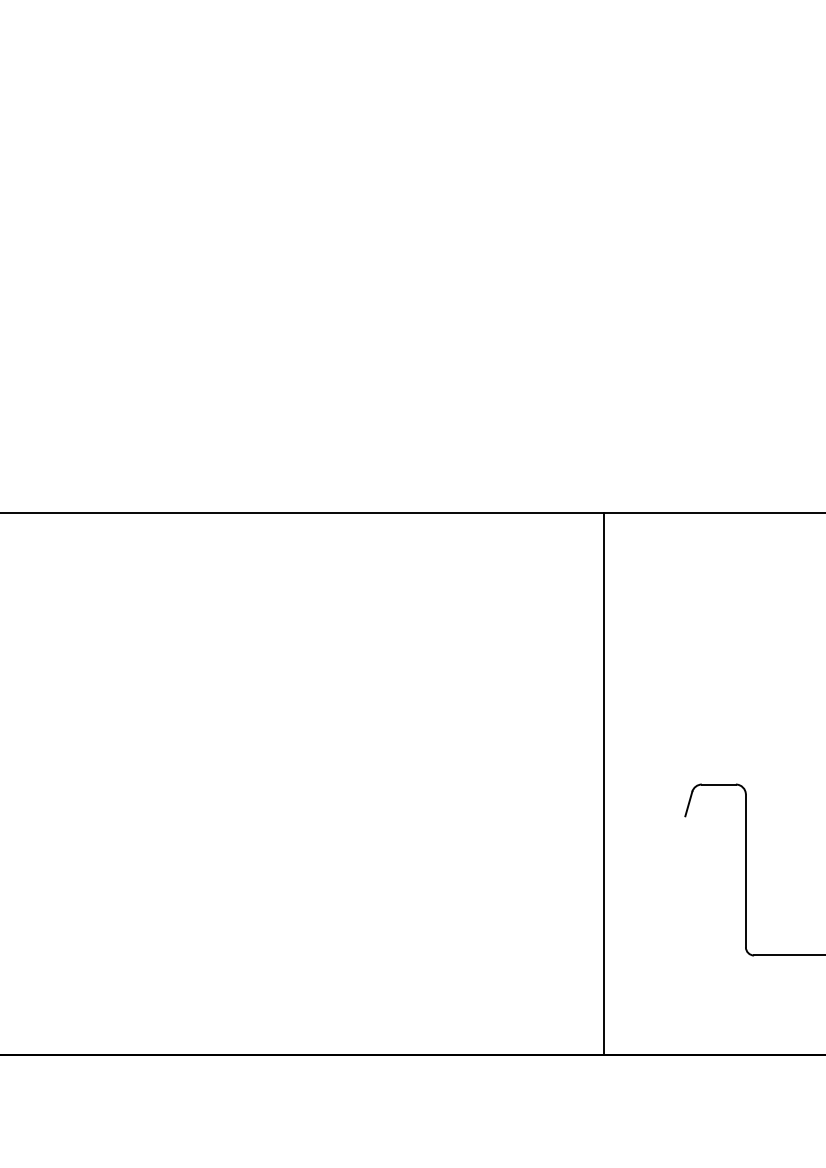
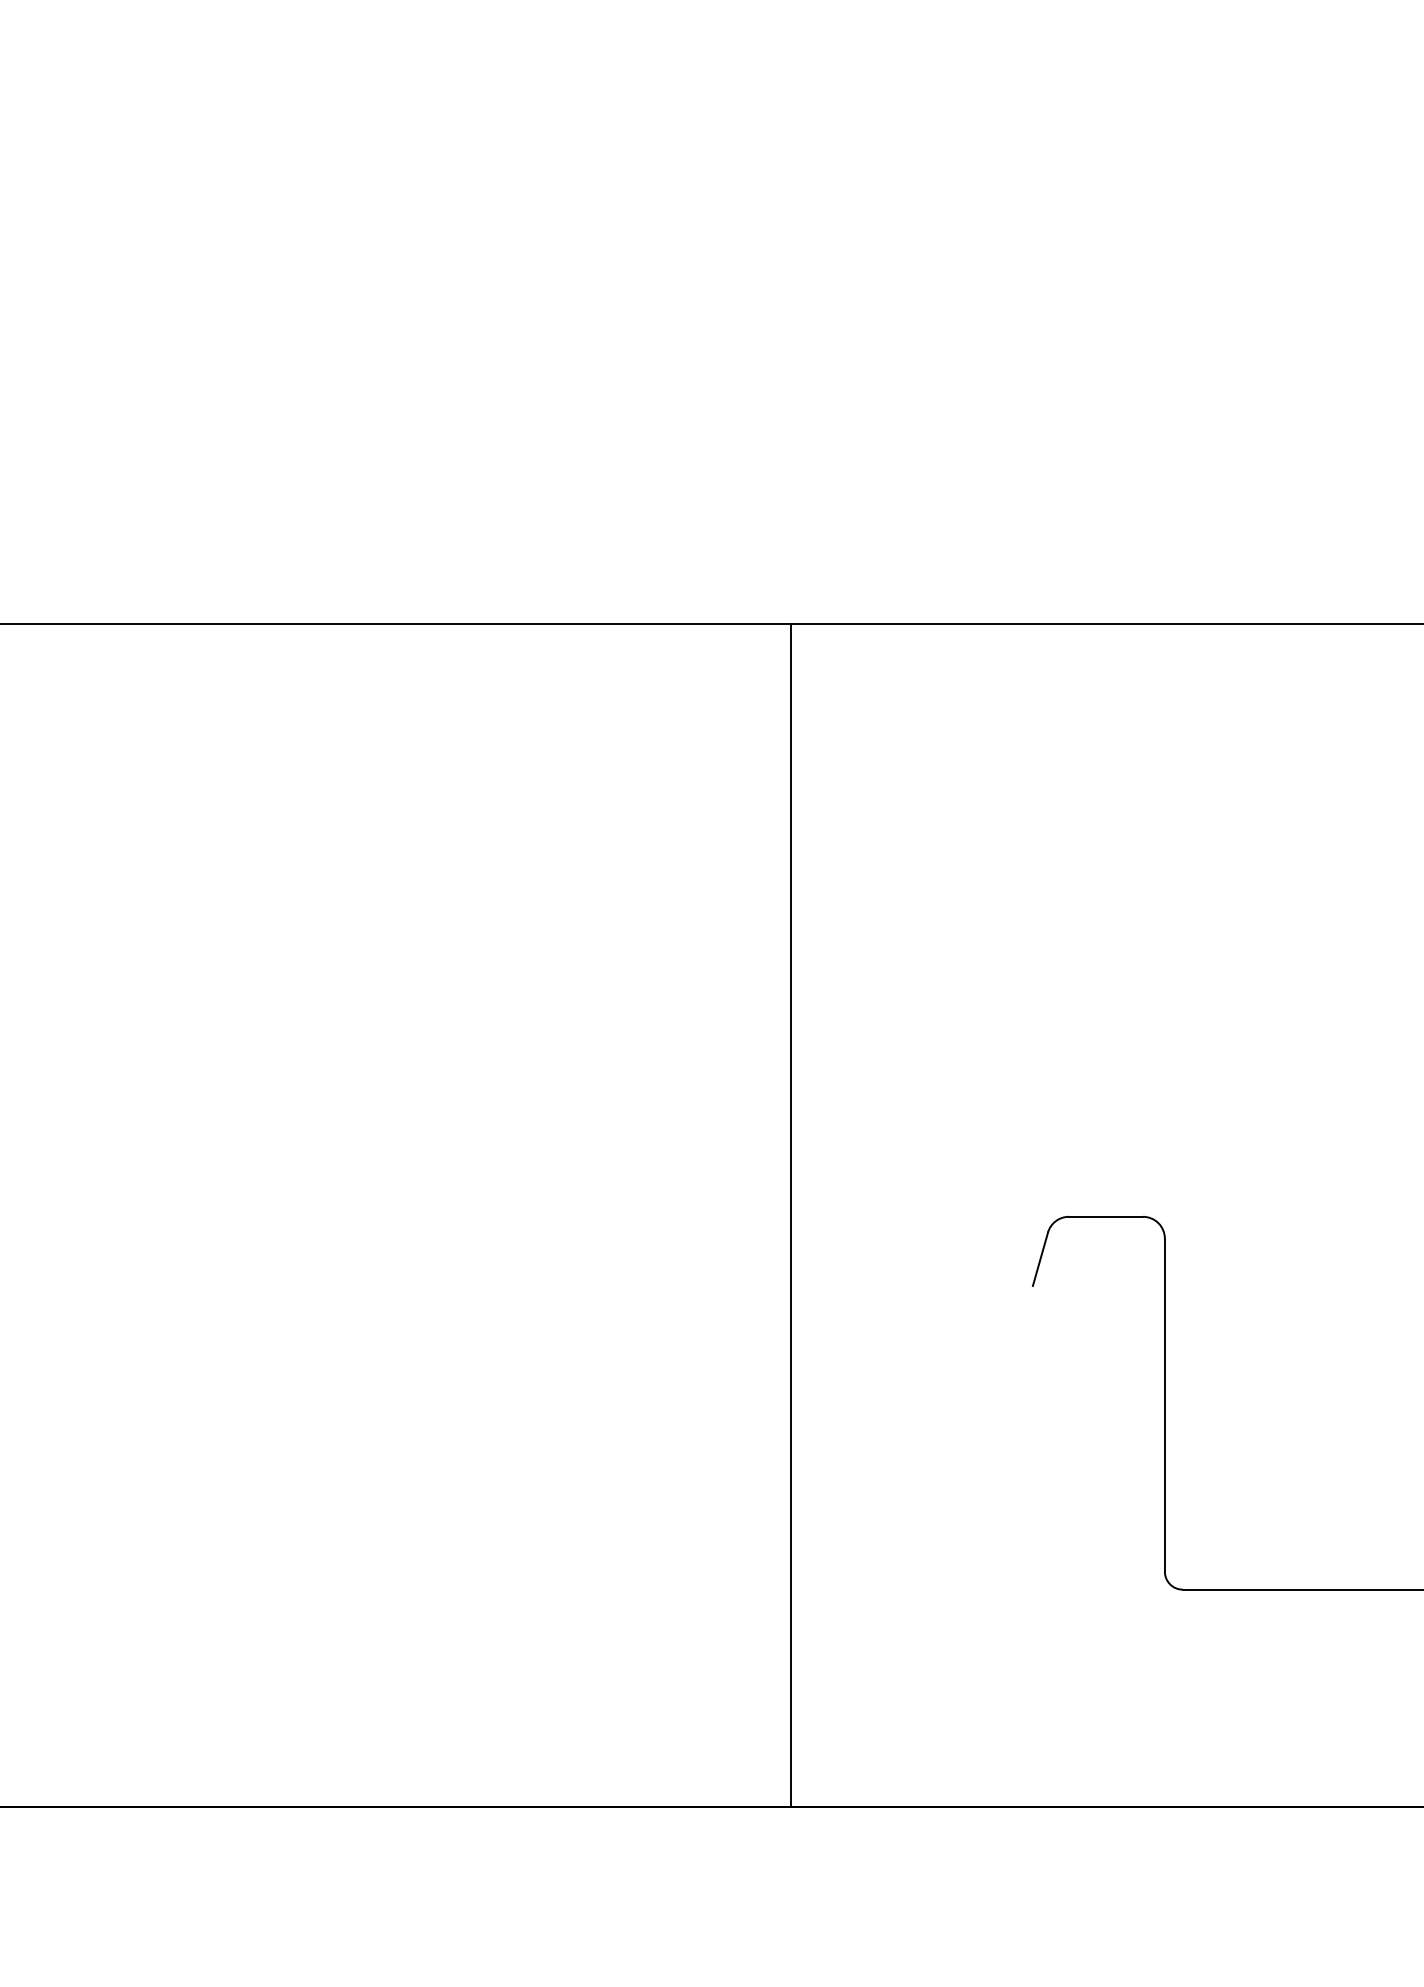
line: (604, 783) -> (791, 1214), moved

